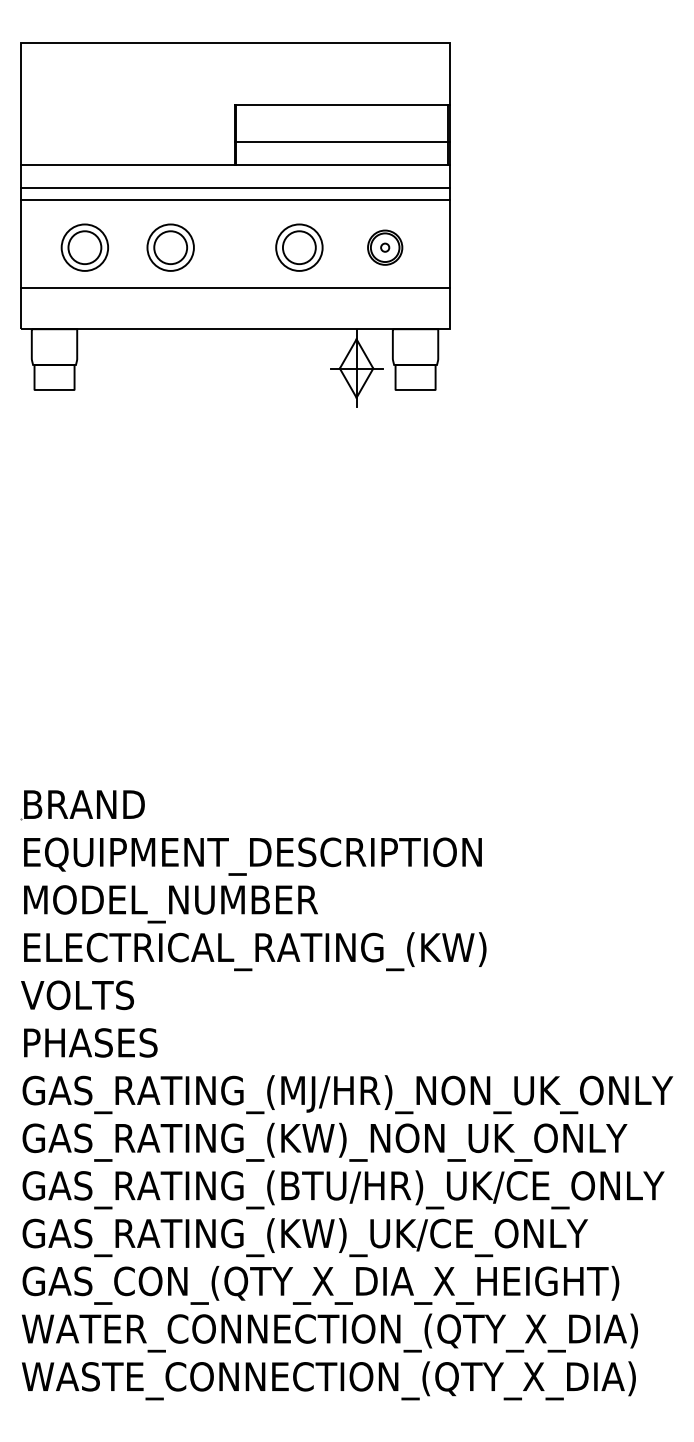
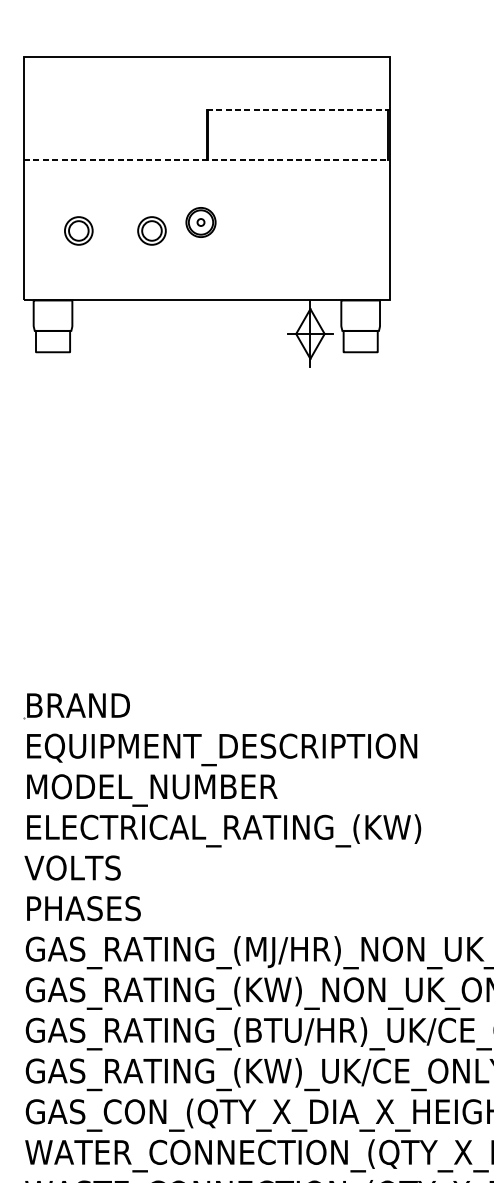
line: (342, 105) -> (298, 109), solid -> dashed
line: (342, 141) -> (298, 140), removed
line: (235, 164) -> (207, 160), solid -> dashed
line: (234, 188) -> (206, 180), removed
line: (234, 199) -> (206, 189), removed
part: (84, 247) -> (78, 230), size x0.7
part: (170, 247) -> (151, 230), size x0.7
part: (299, 247) -> (261, 230), removed
part: (385, 247) -> (201, 222), moved
line: (234, 288) -> (206, 265), removed

